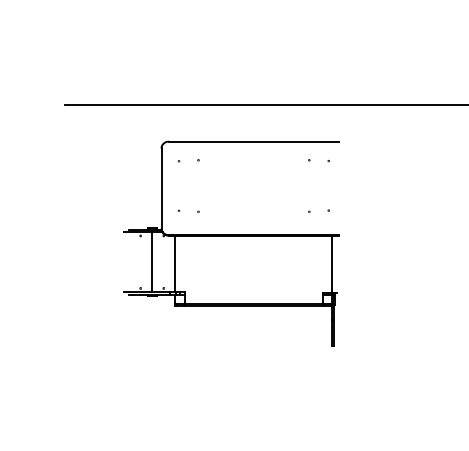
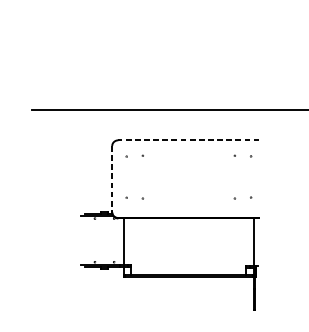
line: (253, 141) -> (188, 140), solid -> dashed
line: (161, 188) -> (112, 179), solid -> dashed
line: (152, 262) -> (104, 240), removed

